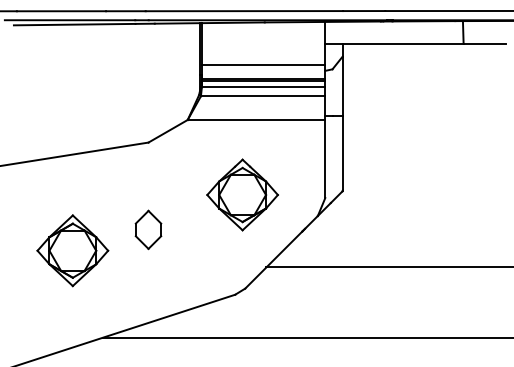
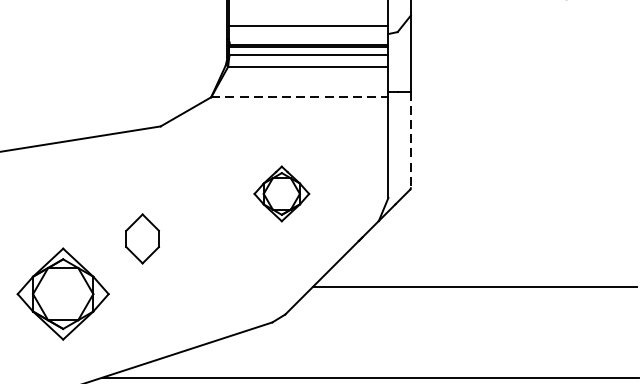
line: (256, 119) -> (299, 96), solid -> dashed
line: (342, 153) -> (410, 140), solid -> dashed
part: (242, 194) -> (281, 193), size x0.6
part: (148, 229) -> (142, 238), moved
part: (72, 250) -> (62, 293), moved

